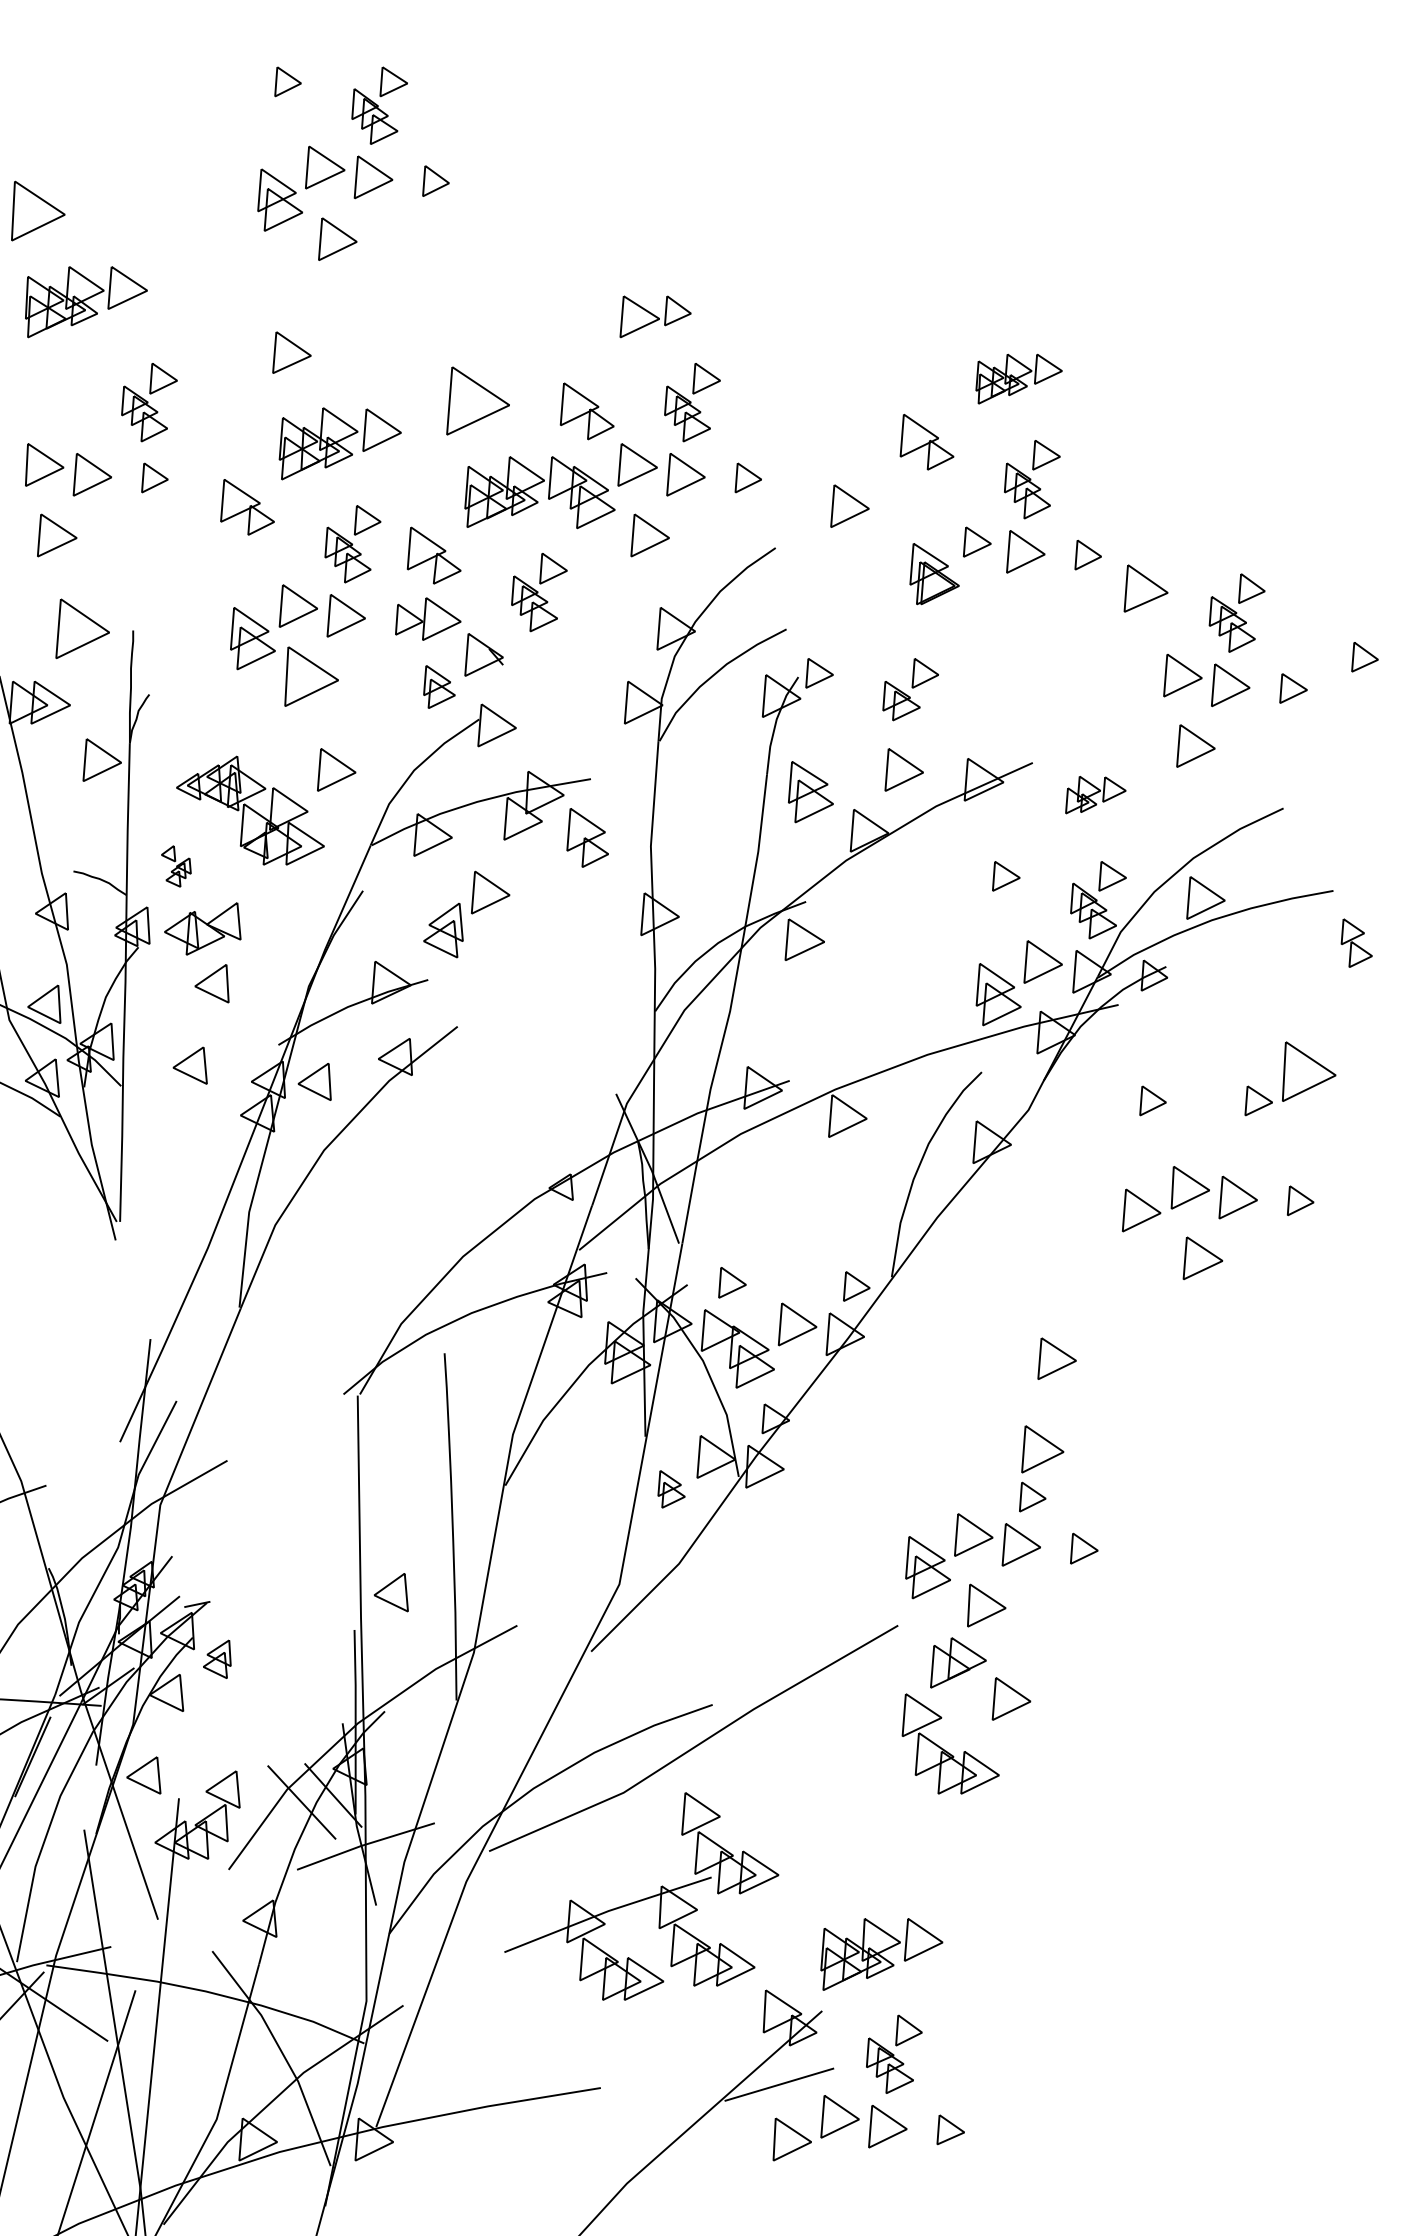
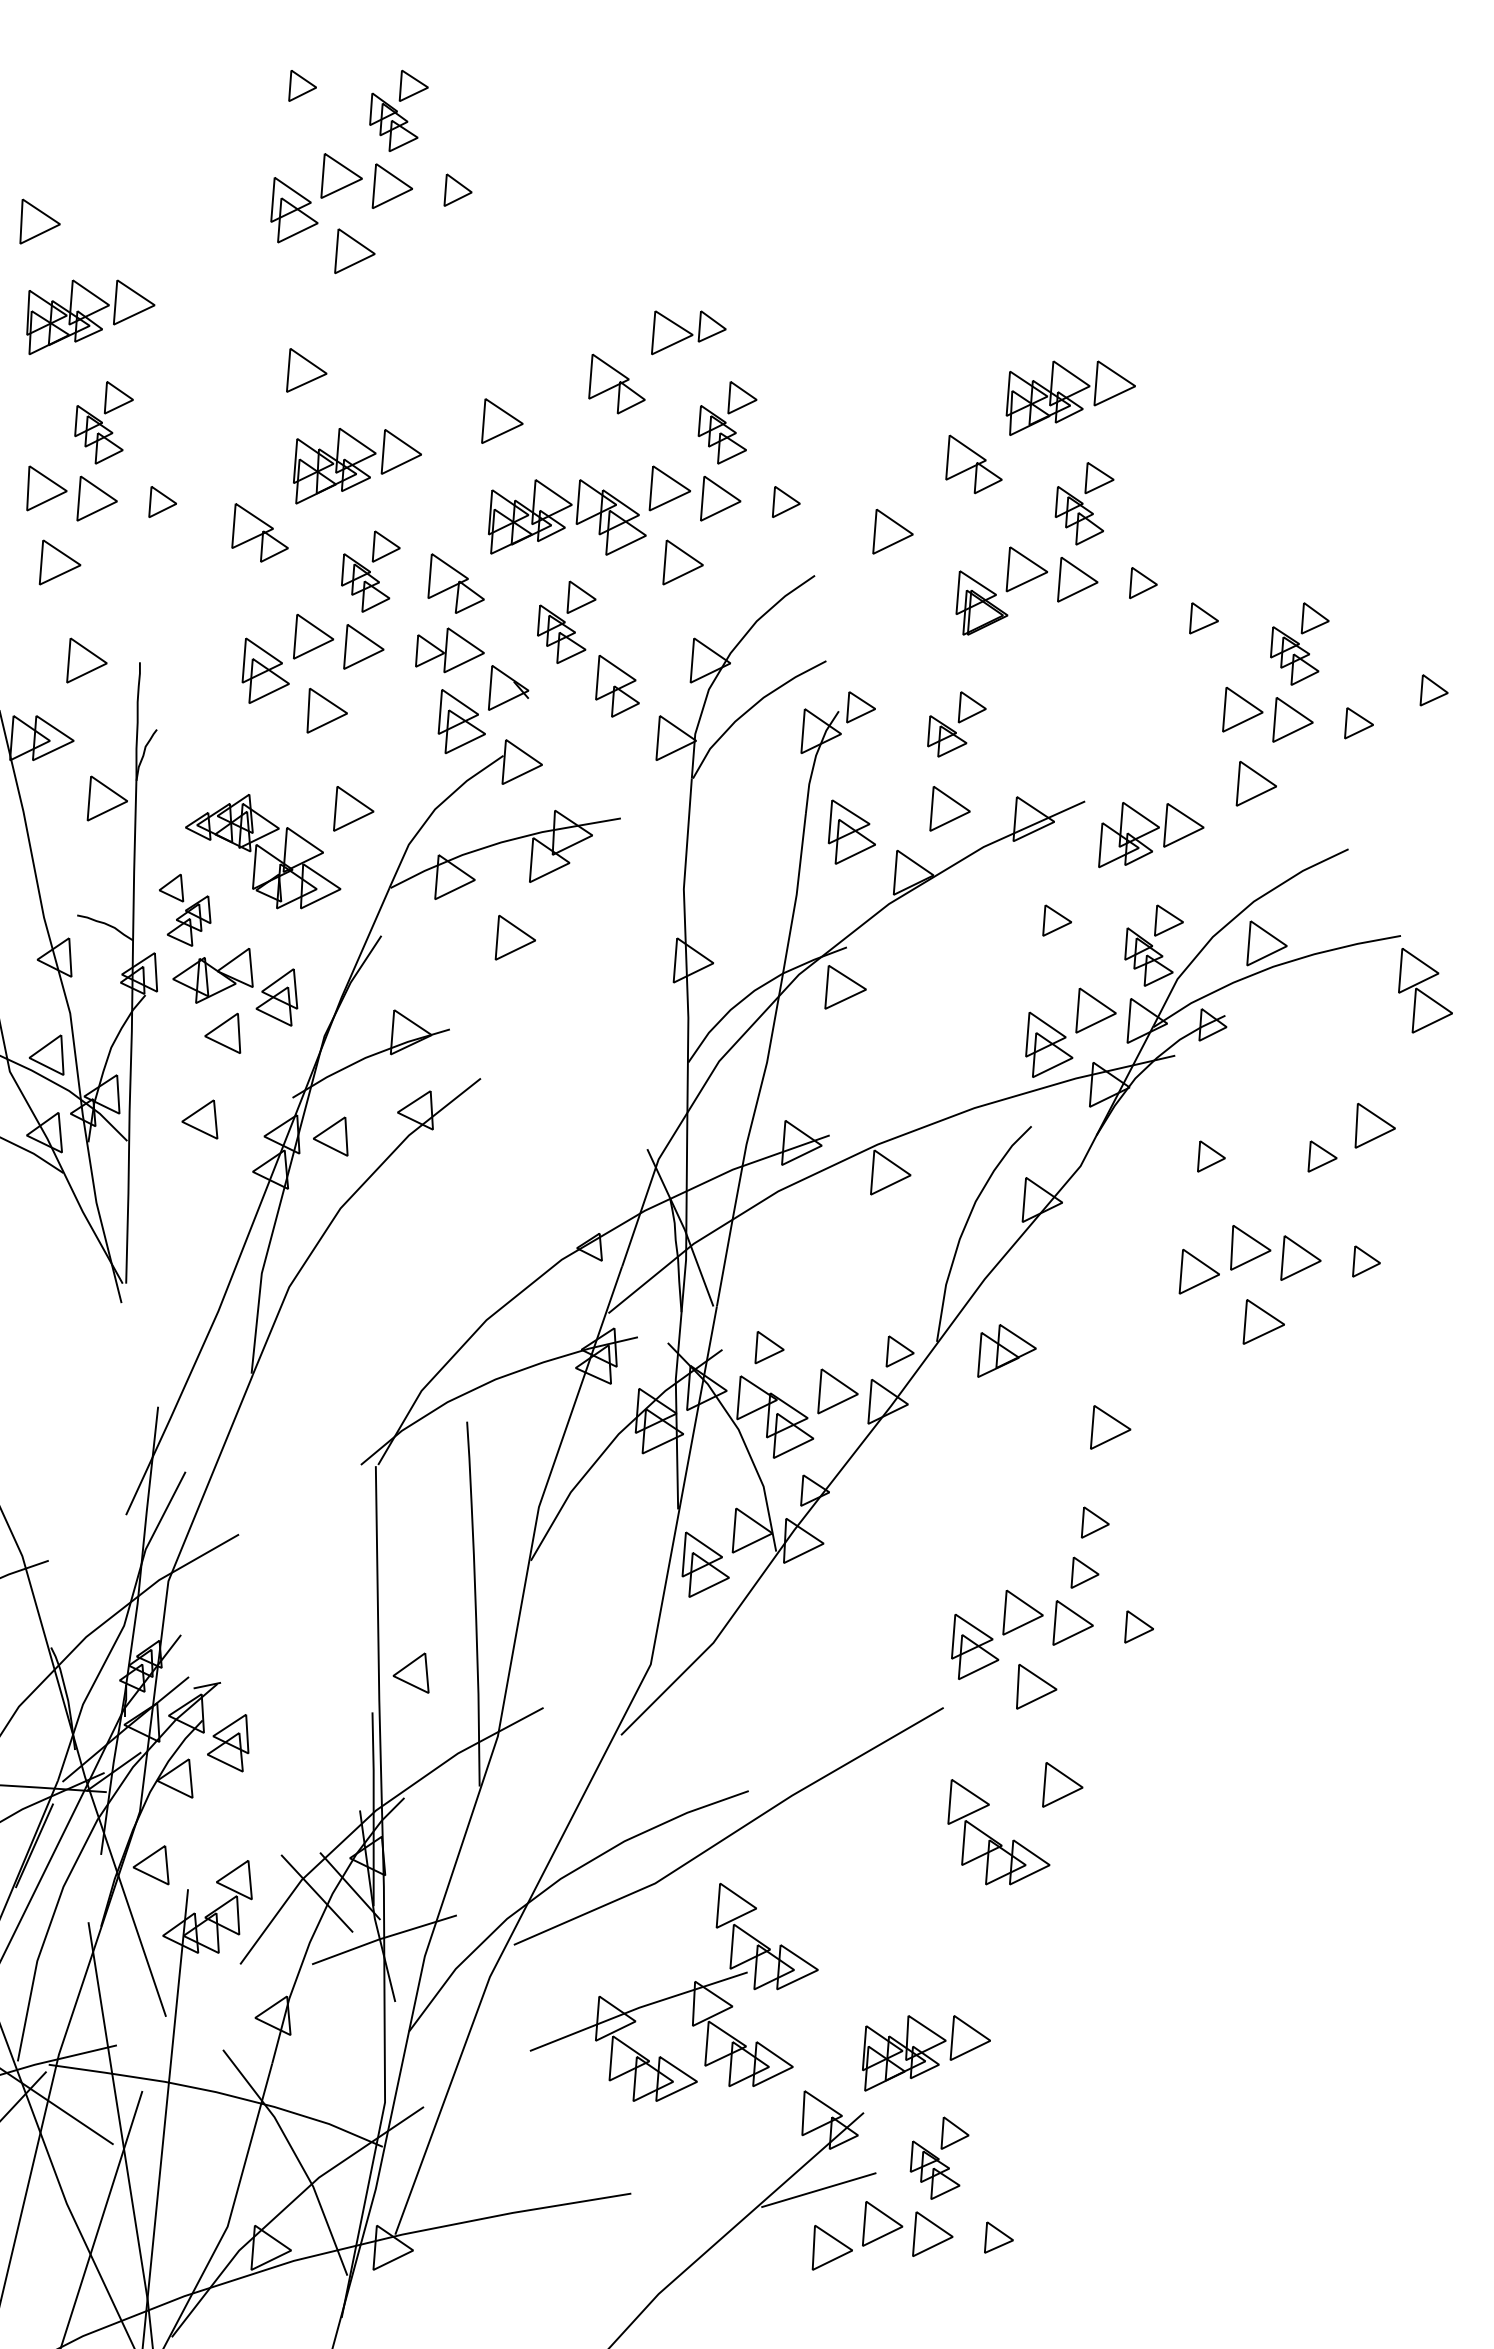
part: (37, 210) -> (39, 221), size x0.71
part: (1018, 378) -> (1070, 397), size x1.43
part: (478, 400) -> (502, 420), size x0.62
part: (148, 402) -> (103, 422), moved
part: (586, 410) -> (616, 383), moved
part: (977, 542) -> (1026, 569), size x1.43
part: (1145, 588) -> (1203, 618), size x0.62
part: (82, 628) -> (86, 660), size x0.71
part: (310, 676) -> (326, 710), size x0.71
part: (439, 686) -> (461, 721), size x1.43
part: (1096, 795) -> (1151, 835), size x1.67
part: (587, 838) -> (617, 686), moved
part: (176, 865) -> (185, 909), size x1.67
part: (443, 930) -> (276, 997), moved
part: (1356, 942) -> (1425, 990), size x1.67
part: (1308, 1071) -> (1374, 1125), size x0.71
part: (1041, 1449) -> (1094, 1522), size x0.62
part: (671, 1489) -> (705, 1564), size x1.67
part: (217, 1659) -> (228, 1743), size x1.43
part: (957, 1662) -> (1006, 1350), moved

